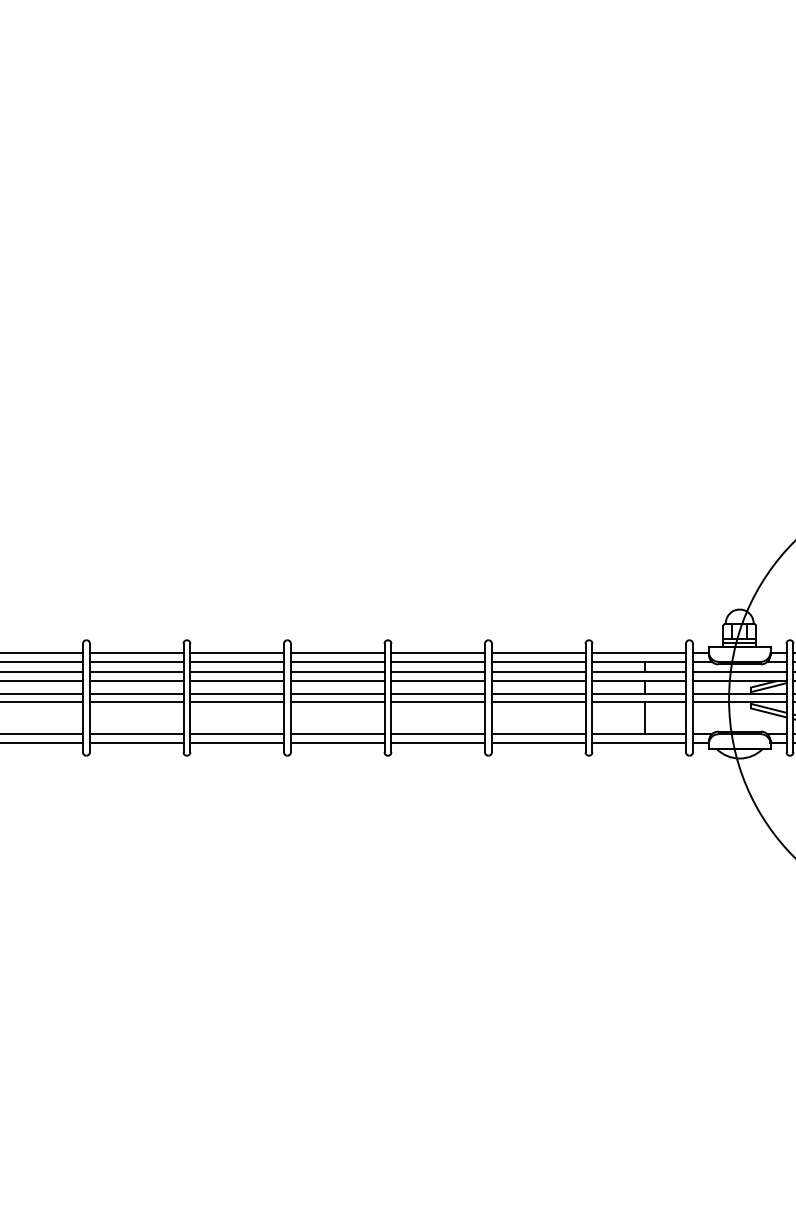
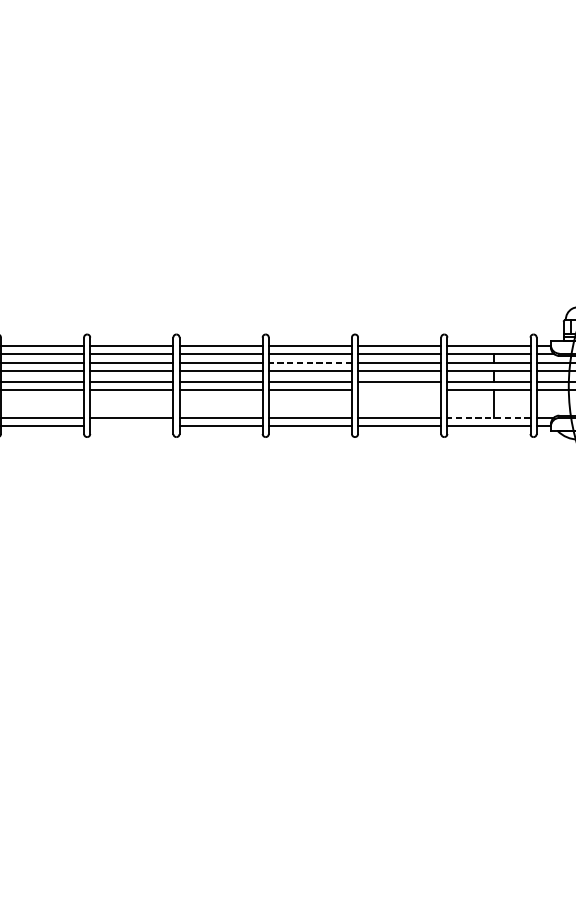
line: (438, 672) -> (310, 363), solid -> dashed
line: (538, 702) -> (399, 389), removed
line: (639, 734) -> (489, 418), solid -> dashed
line: (237, 742) -> (132, 425), removed

